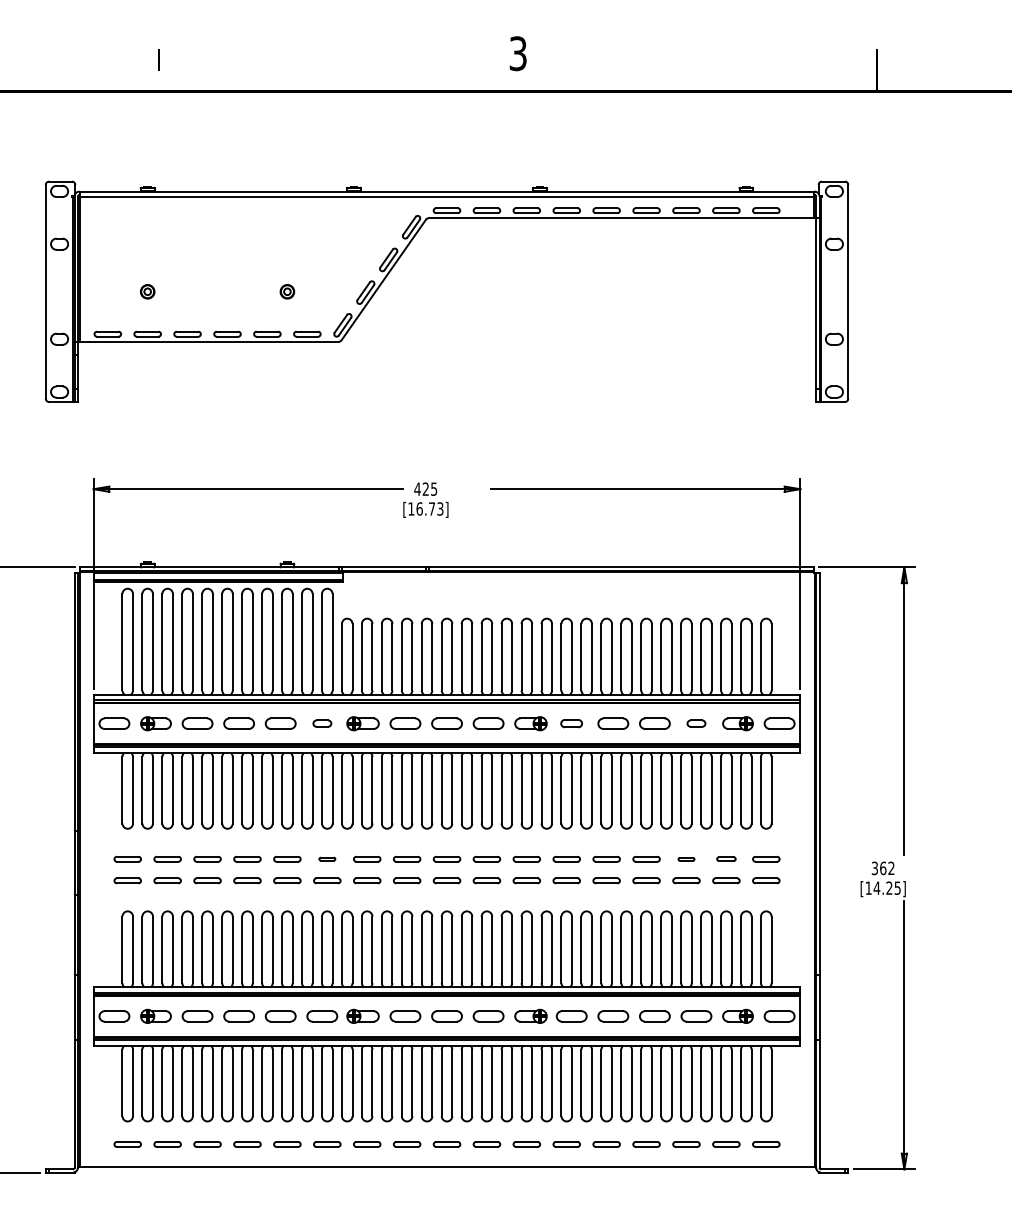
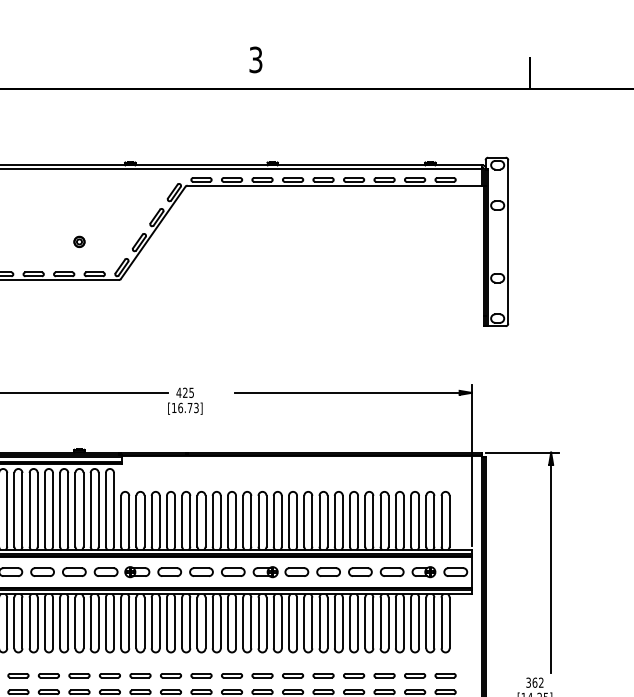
part: (322, 723) -> (106, 571), size x1.67
part: (571, 723) -> (296, 571), size x1.43
part: (696, 723) -> (392, 571), size x1.67
part: (327, 858) -> (110, 675), size x1.67
part: (726, 858) -> (415, 675), size x1.43
part: (686, 859) -> (384, 675), size x1.67

